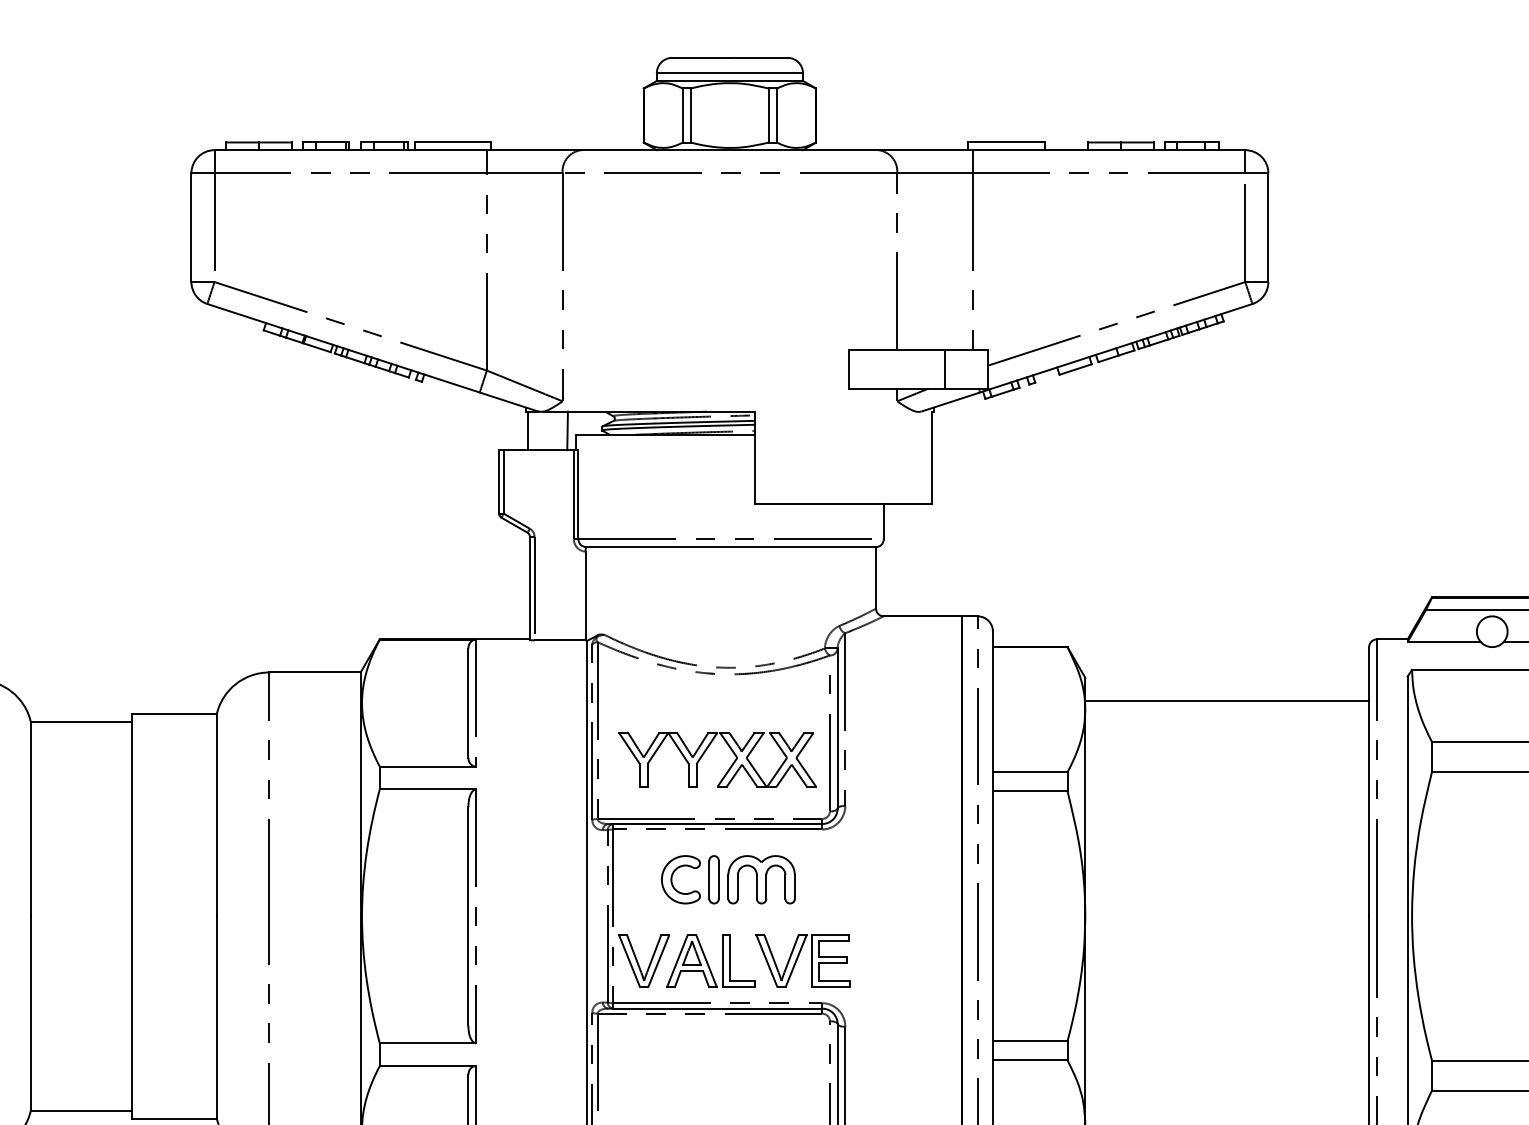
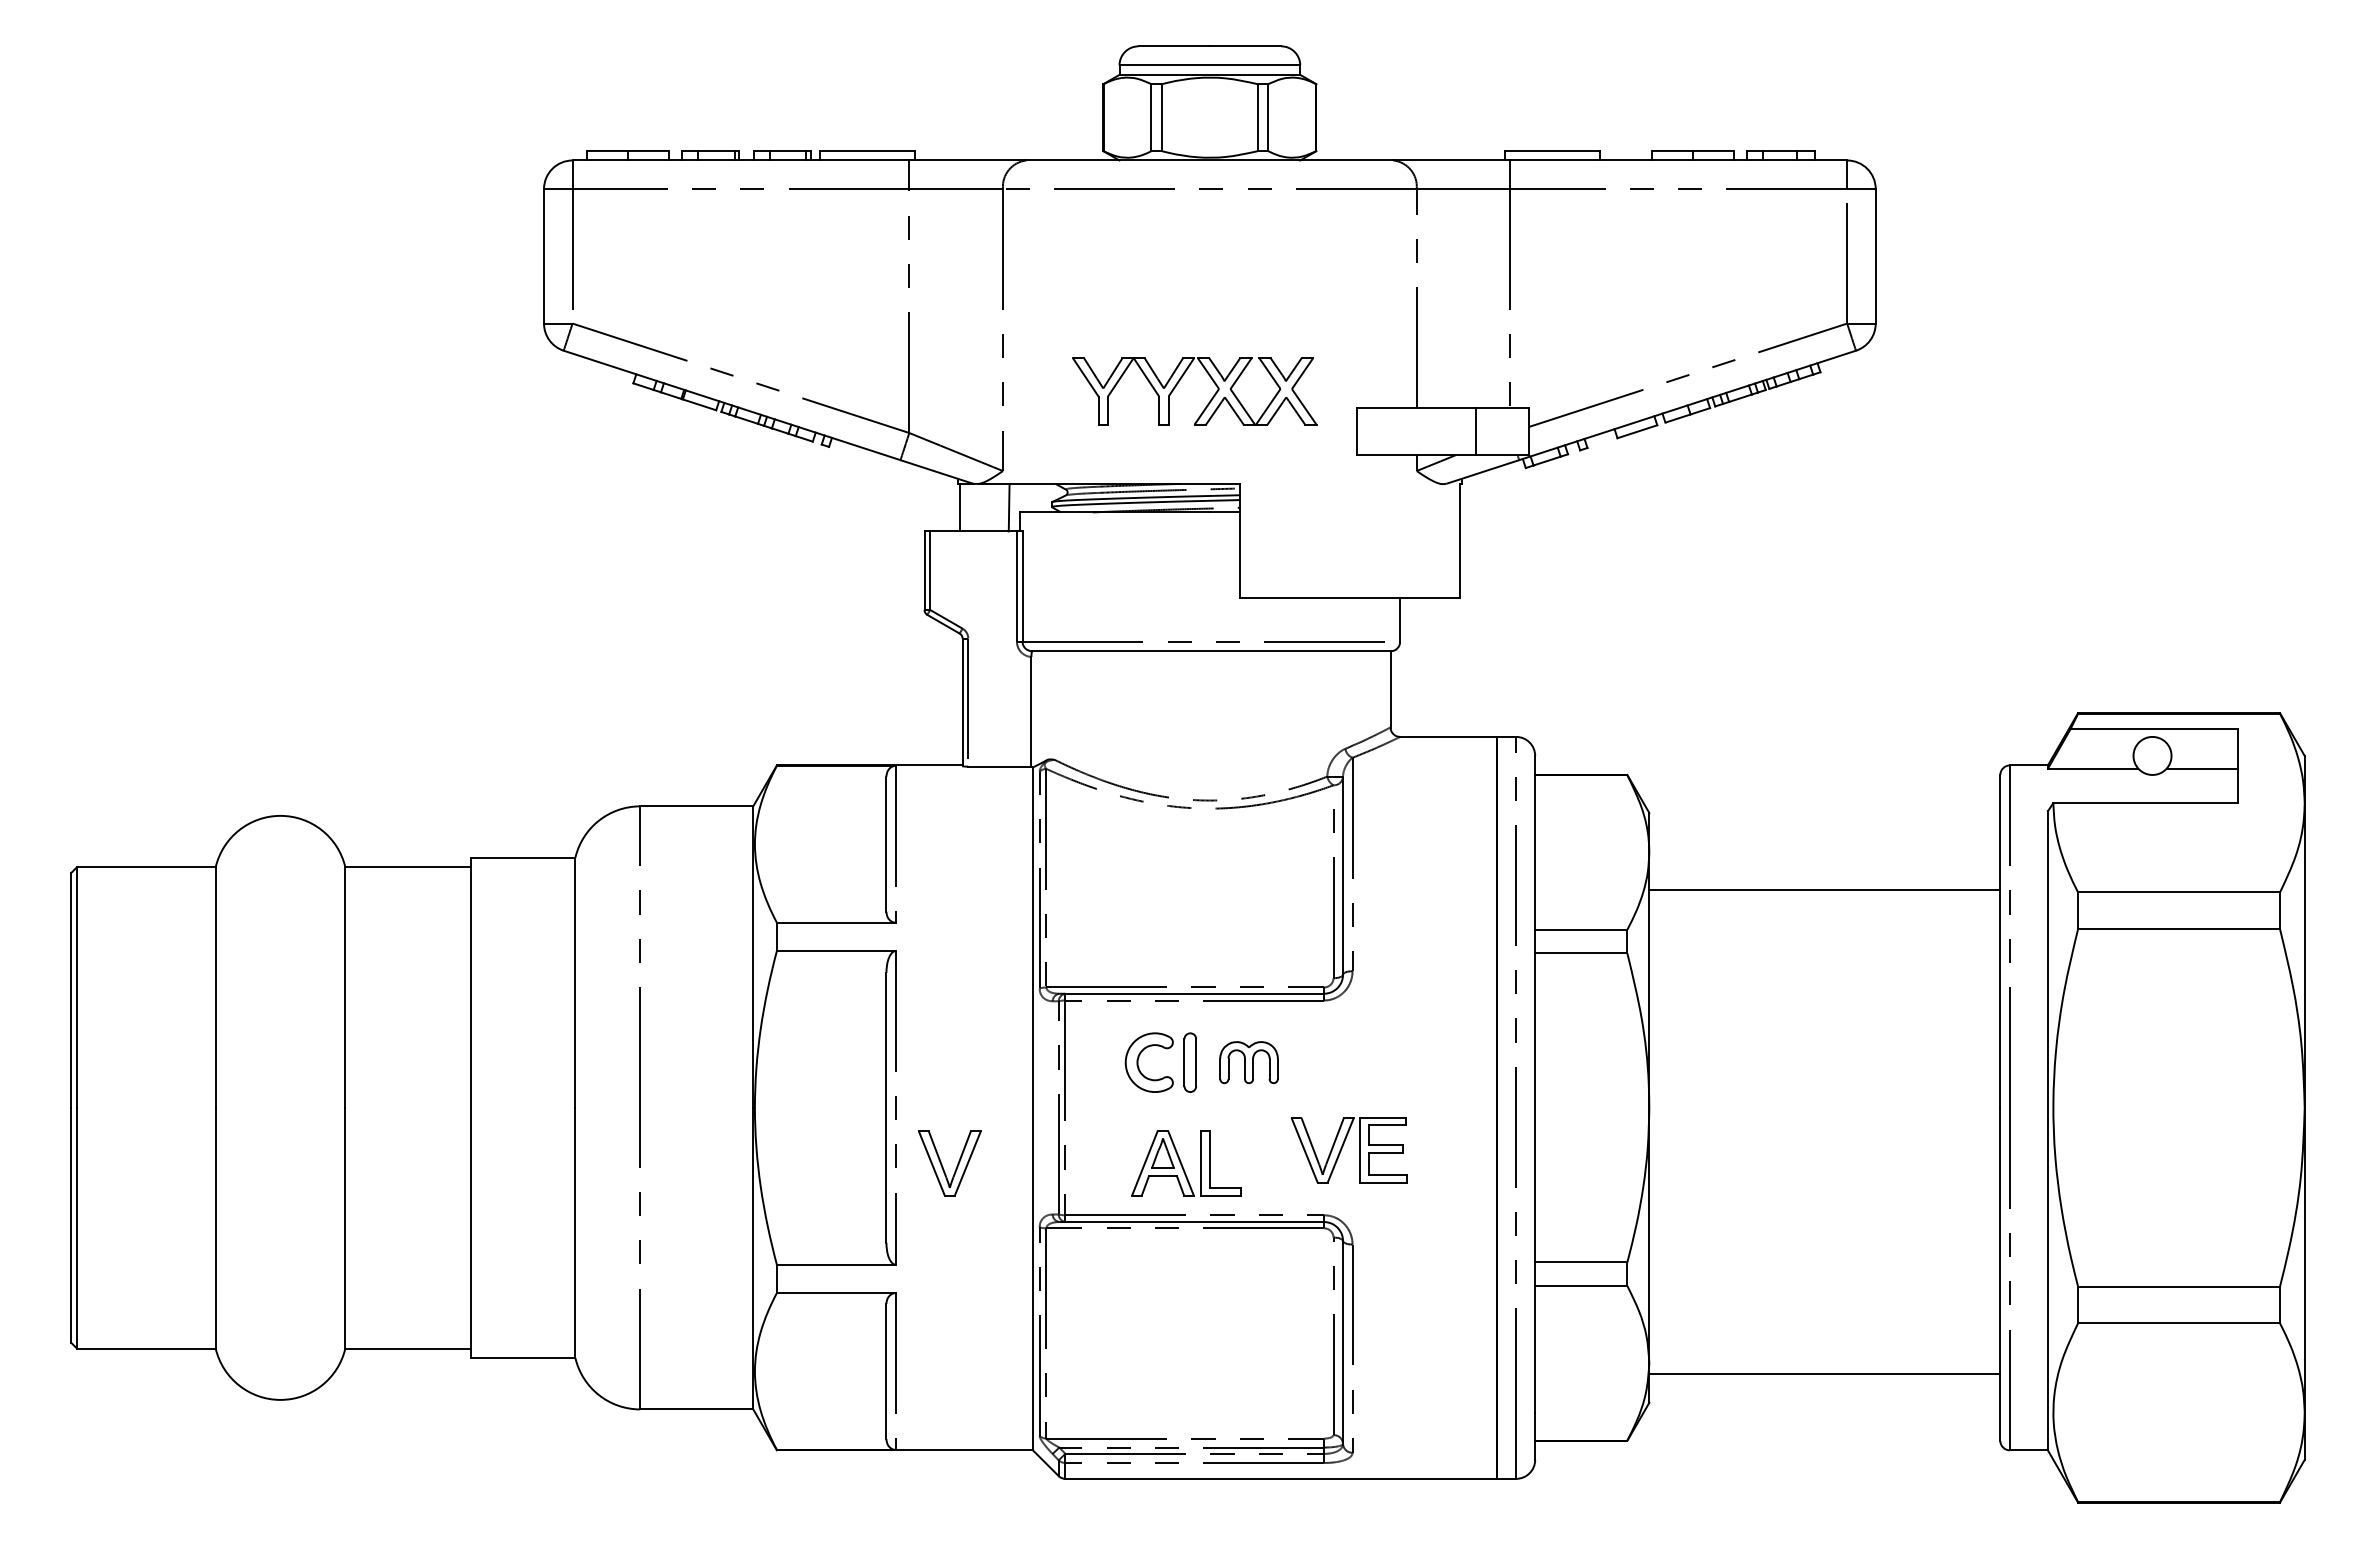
line: (1226, 700) -> (1824, 889), moved
part: (705, 752) -> (1179, 382), moved
part: (761, 879) -> (1248, 1062), size x0.7
part: (797, 960) -> (1342, 1149), moved
part: (639, 963) -> (943, 1166), moved

